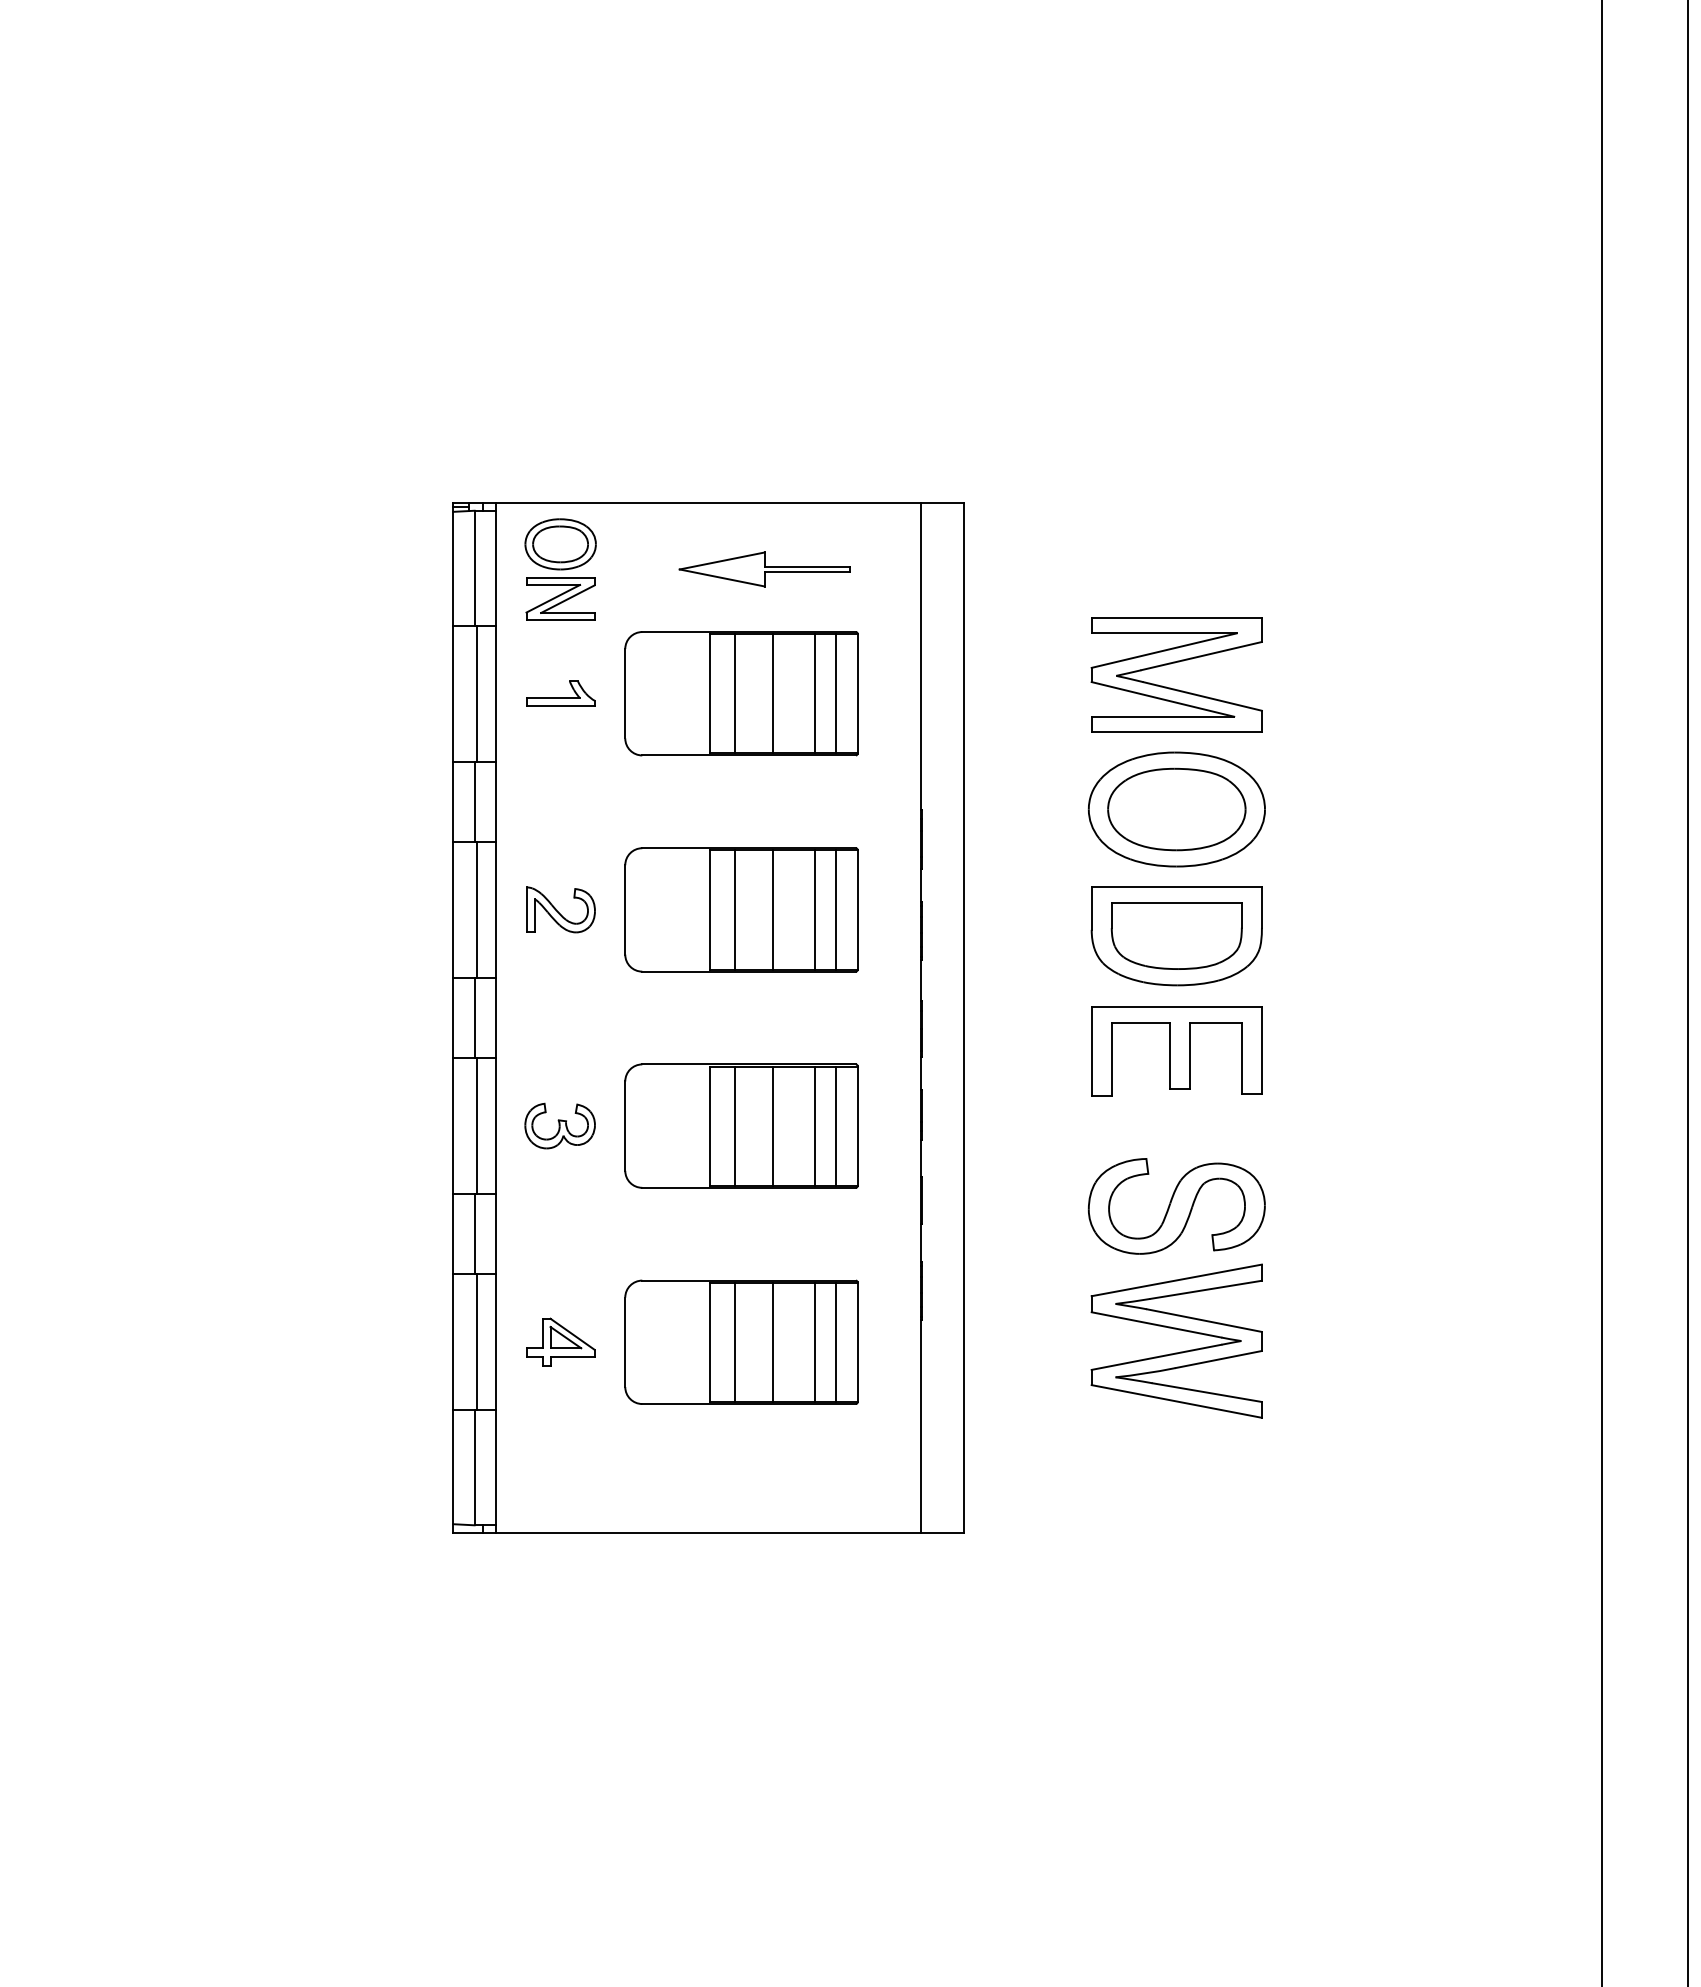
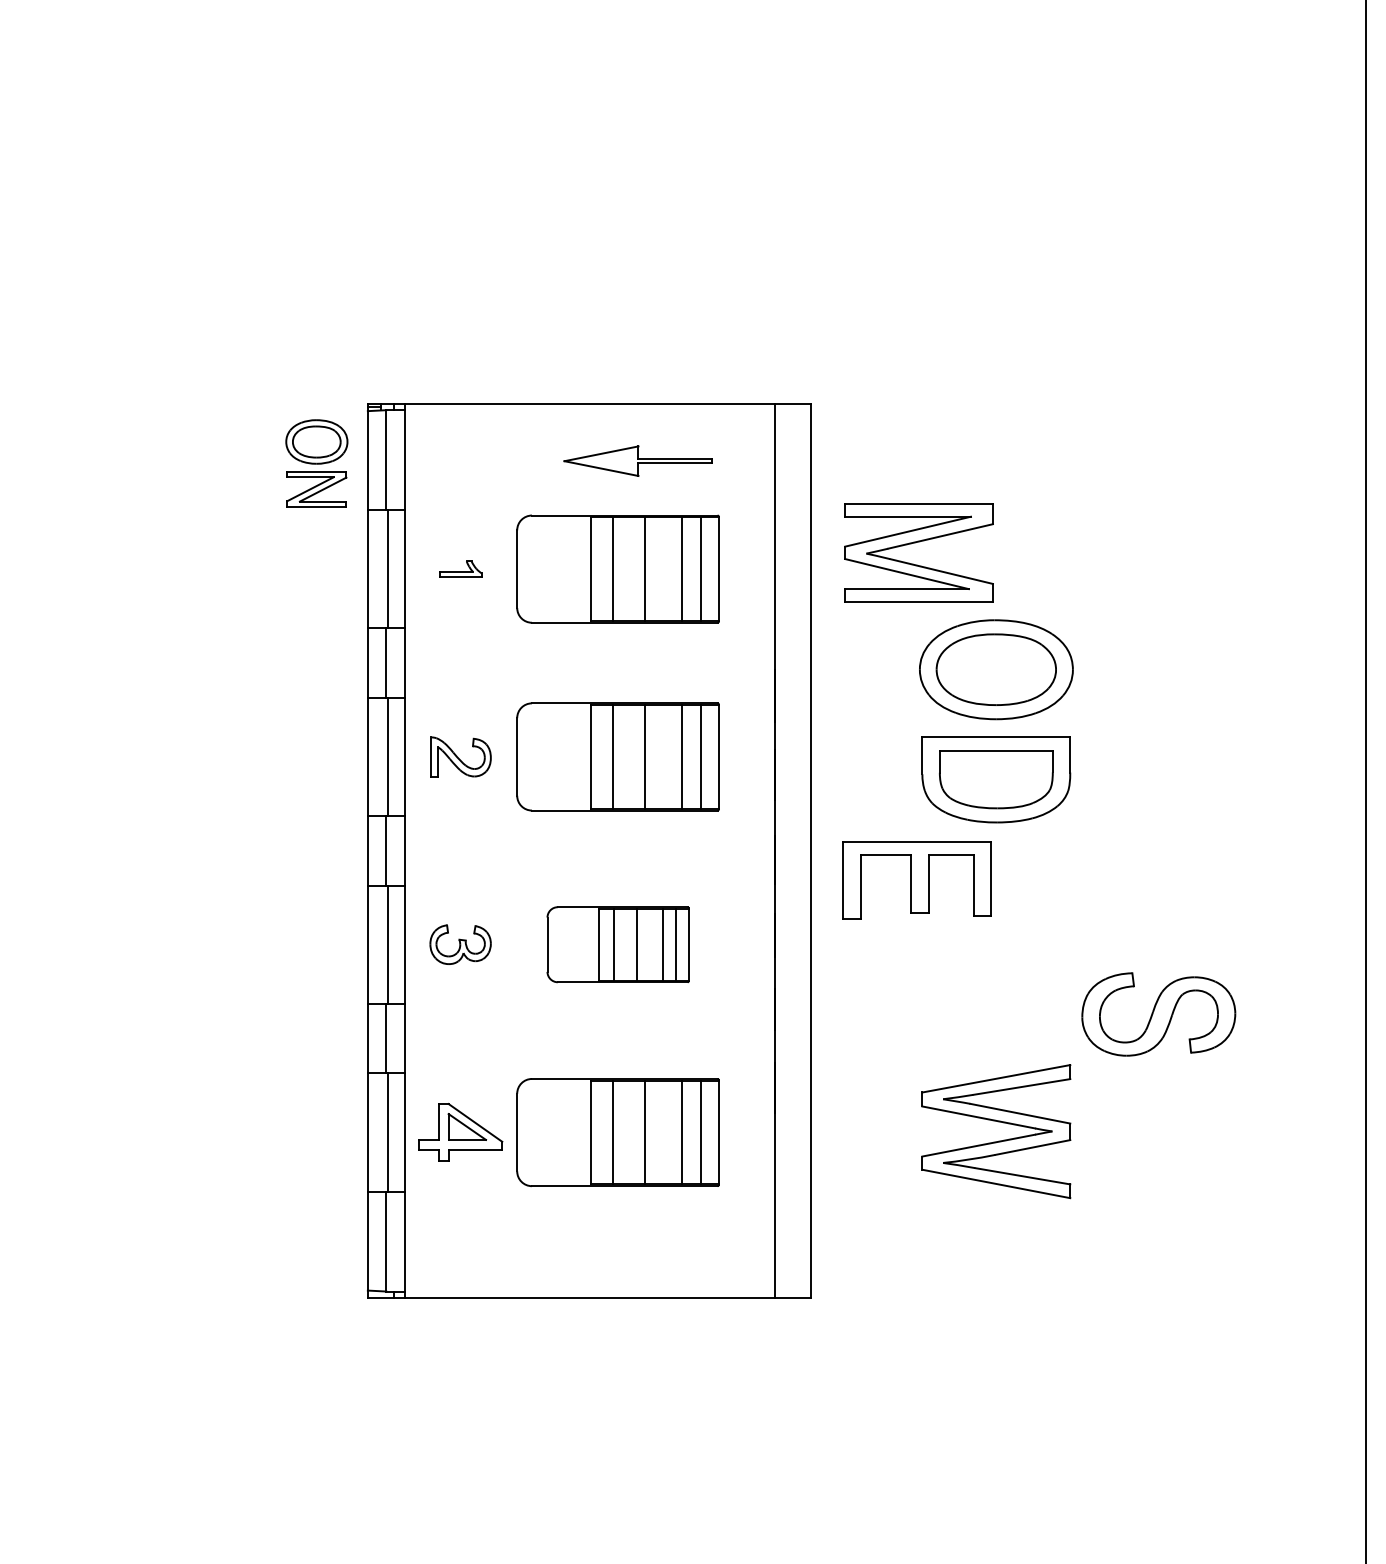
part: (560, 569) -> (316, 463), moved
part: (1175, 663) -> (917, 542), moved
part: (560, 693) -> (460, 568), size x0.7
part: (1176, 1051) -> (917, 879), moved
part: (741, 1125) -> (618, 944), size x0.7
part: (1176, 1206) -> (1158, 1014), moved
part: (560, 1341) -> (460, 1131), size x1.4

